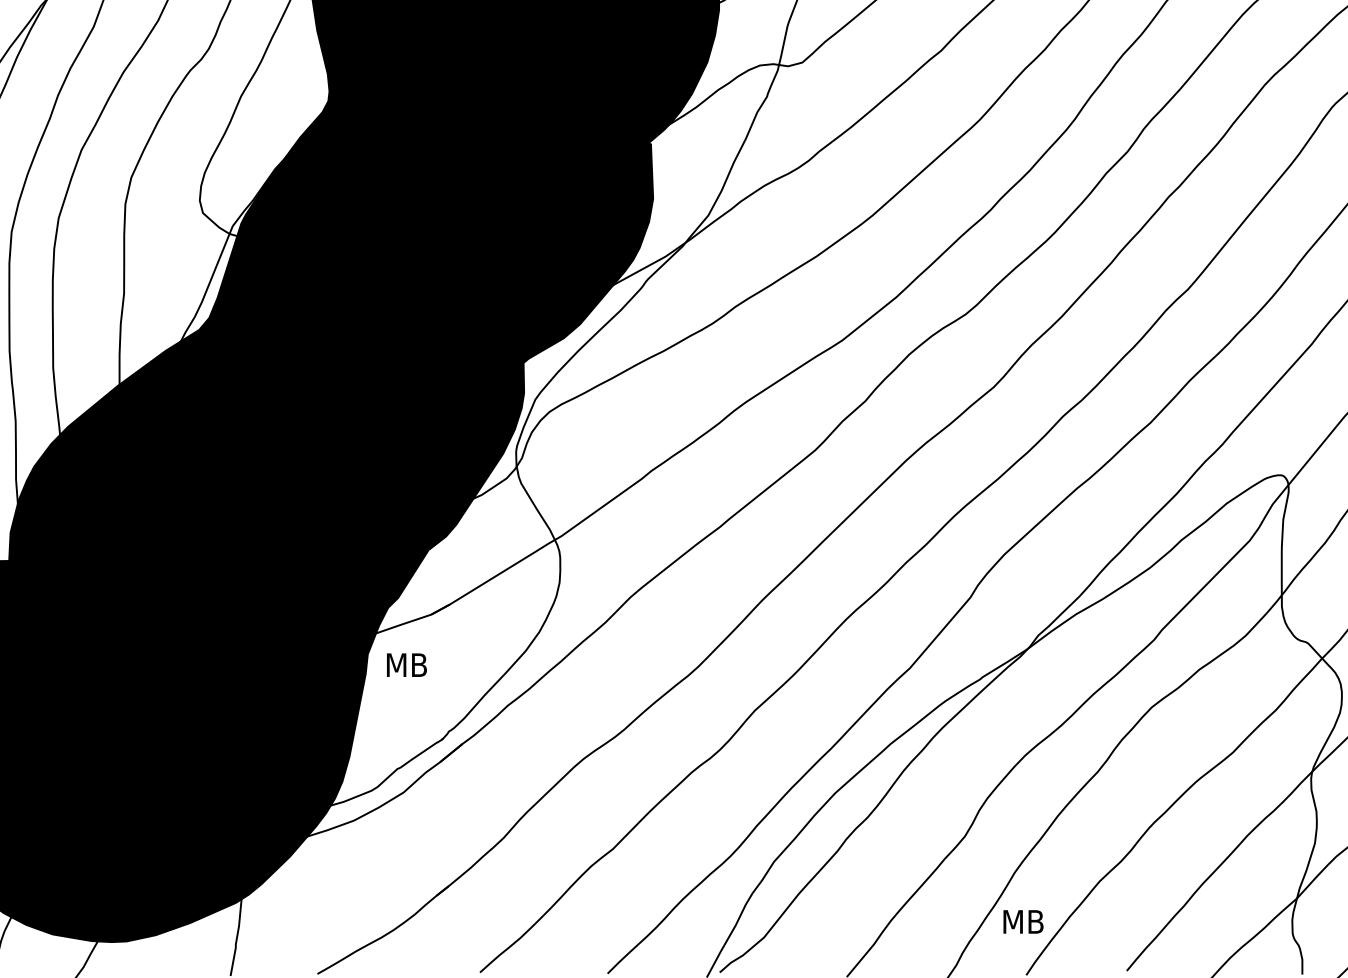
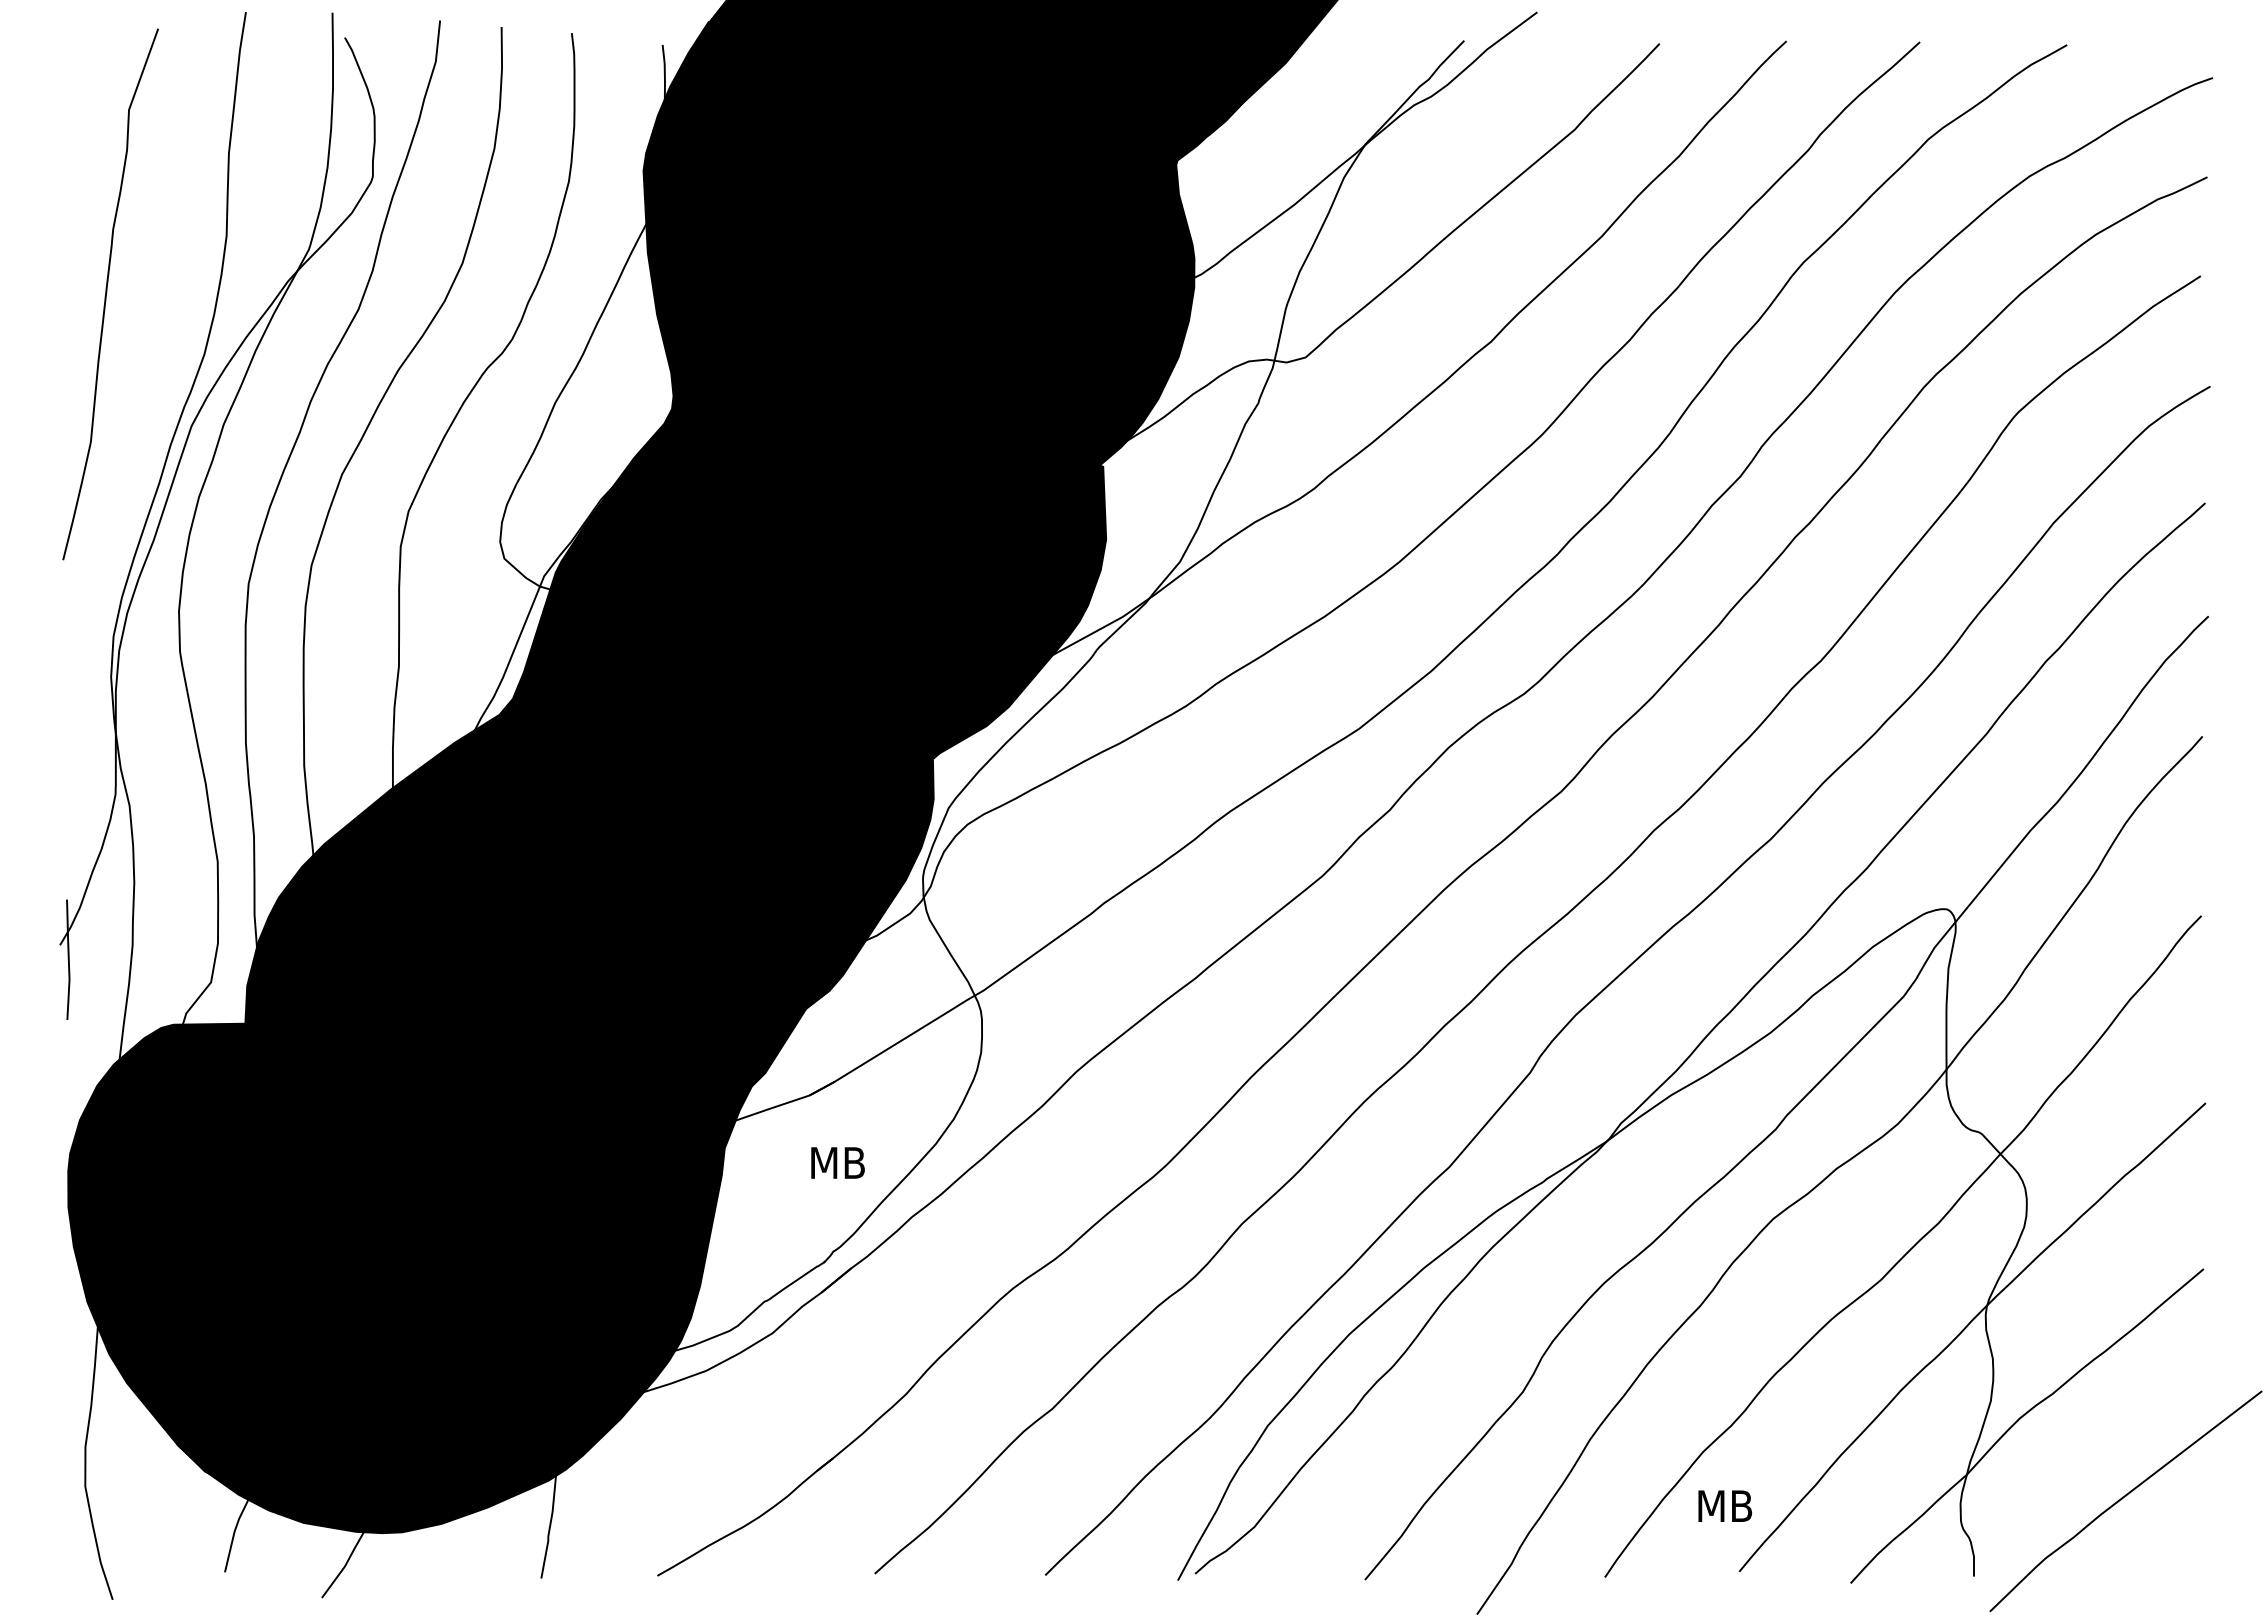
text: (406, 664) -> (837, 1162), moved
text: (1022, 921) -> (1724, 1505), moved

